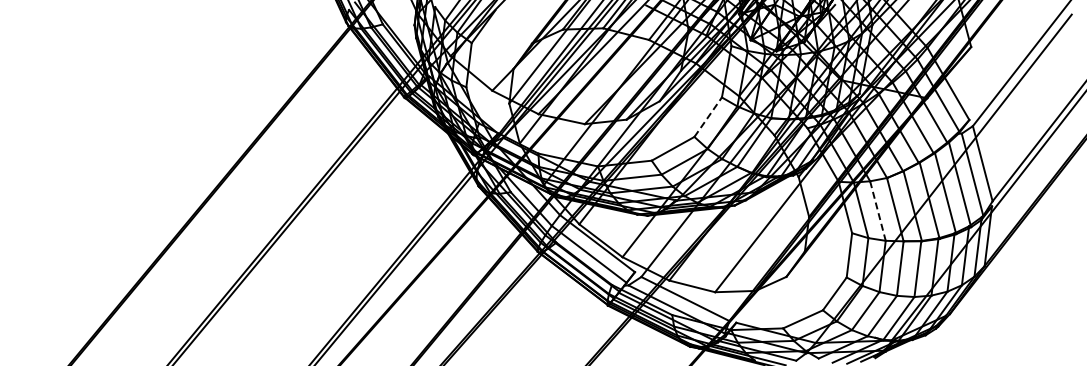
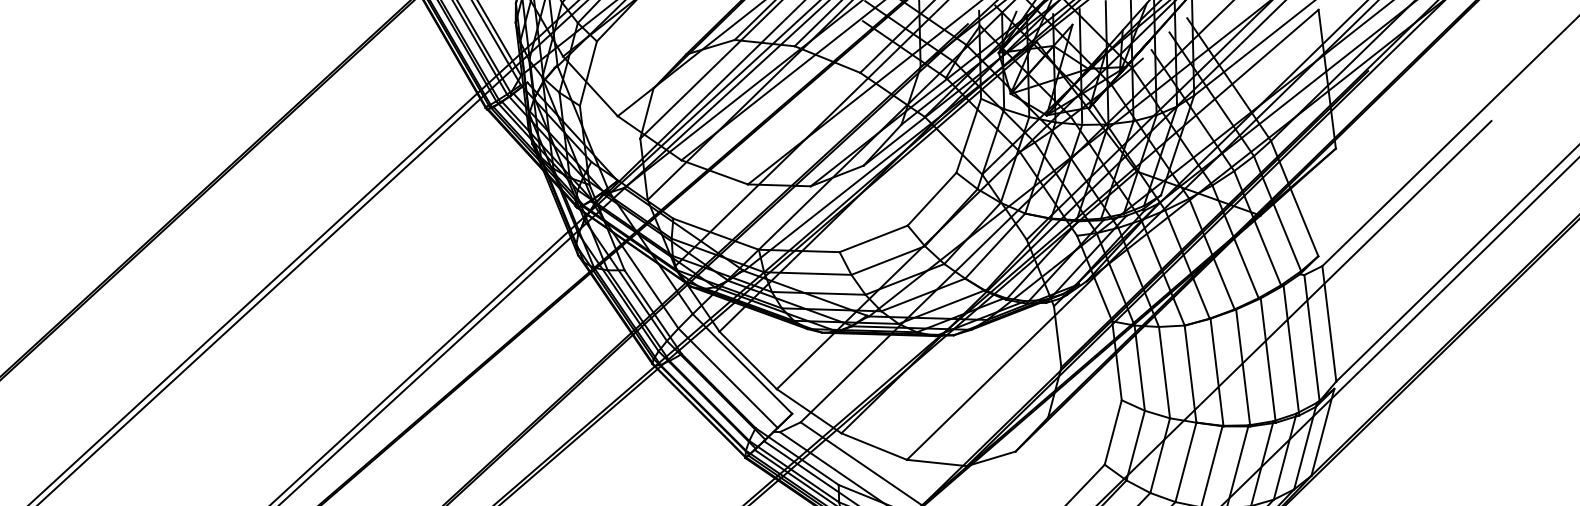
line: (708, 116) -> (932, 198), dashed -> solid
line: (877, 211) -> (1163, 373), dashed -> solid

